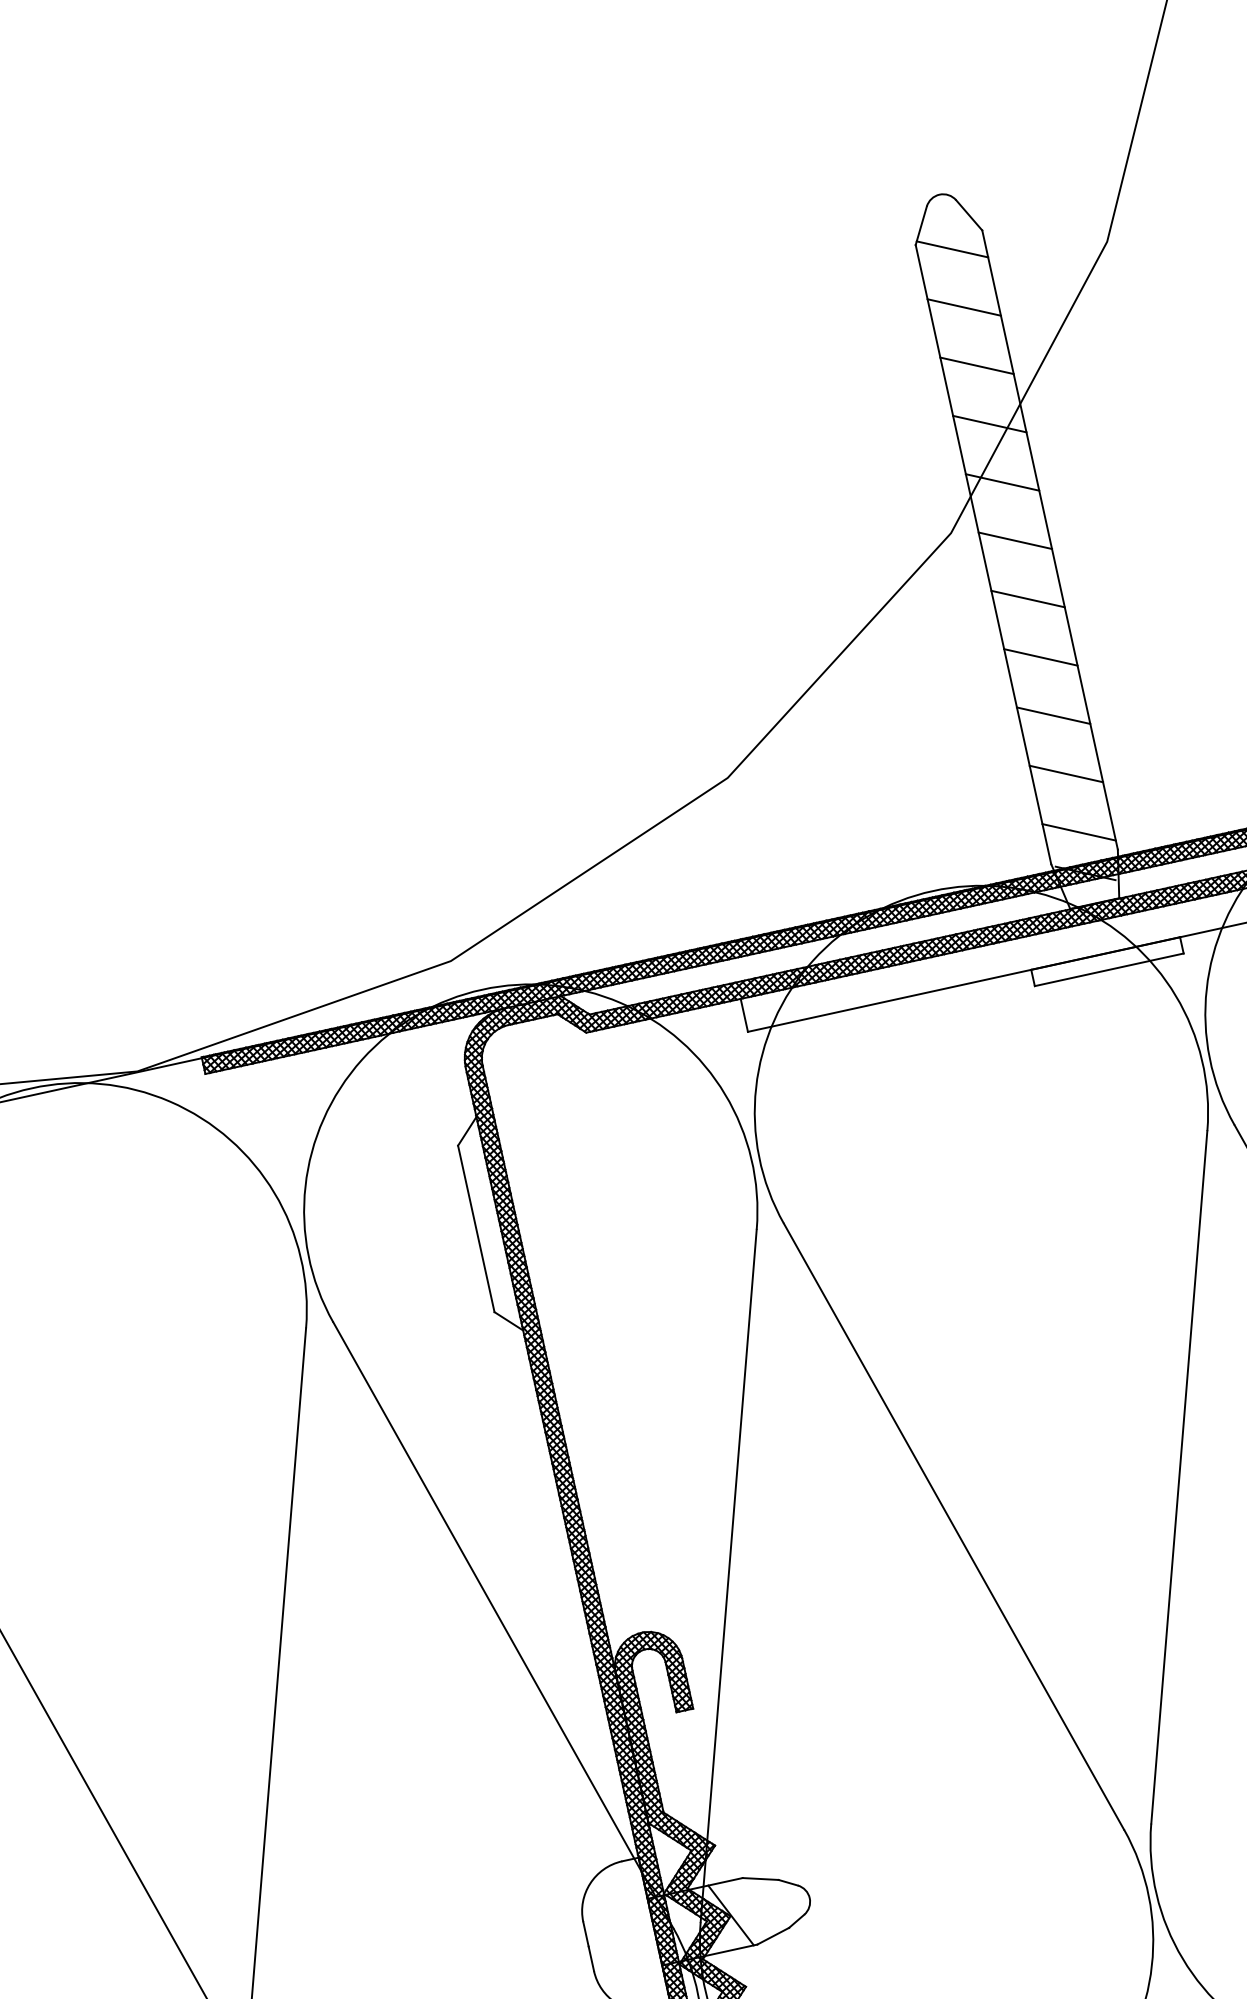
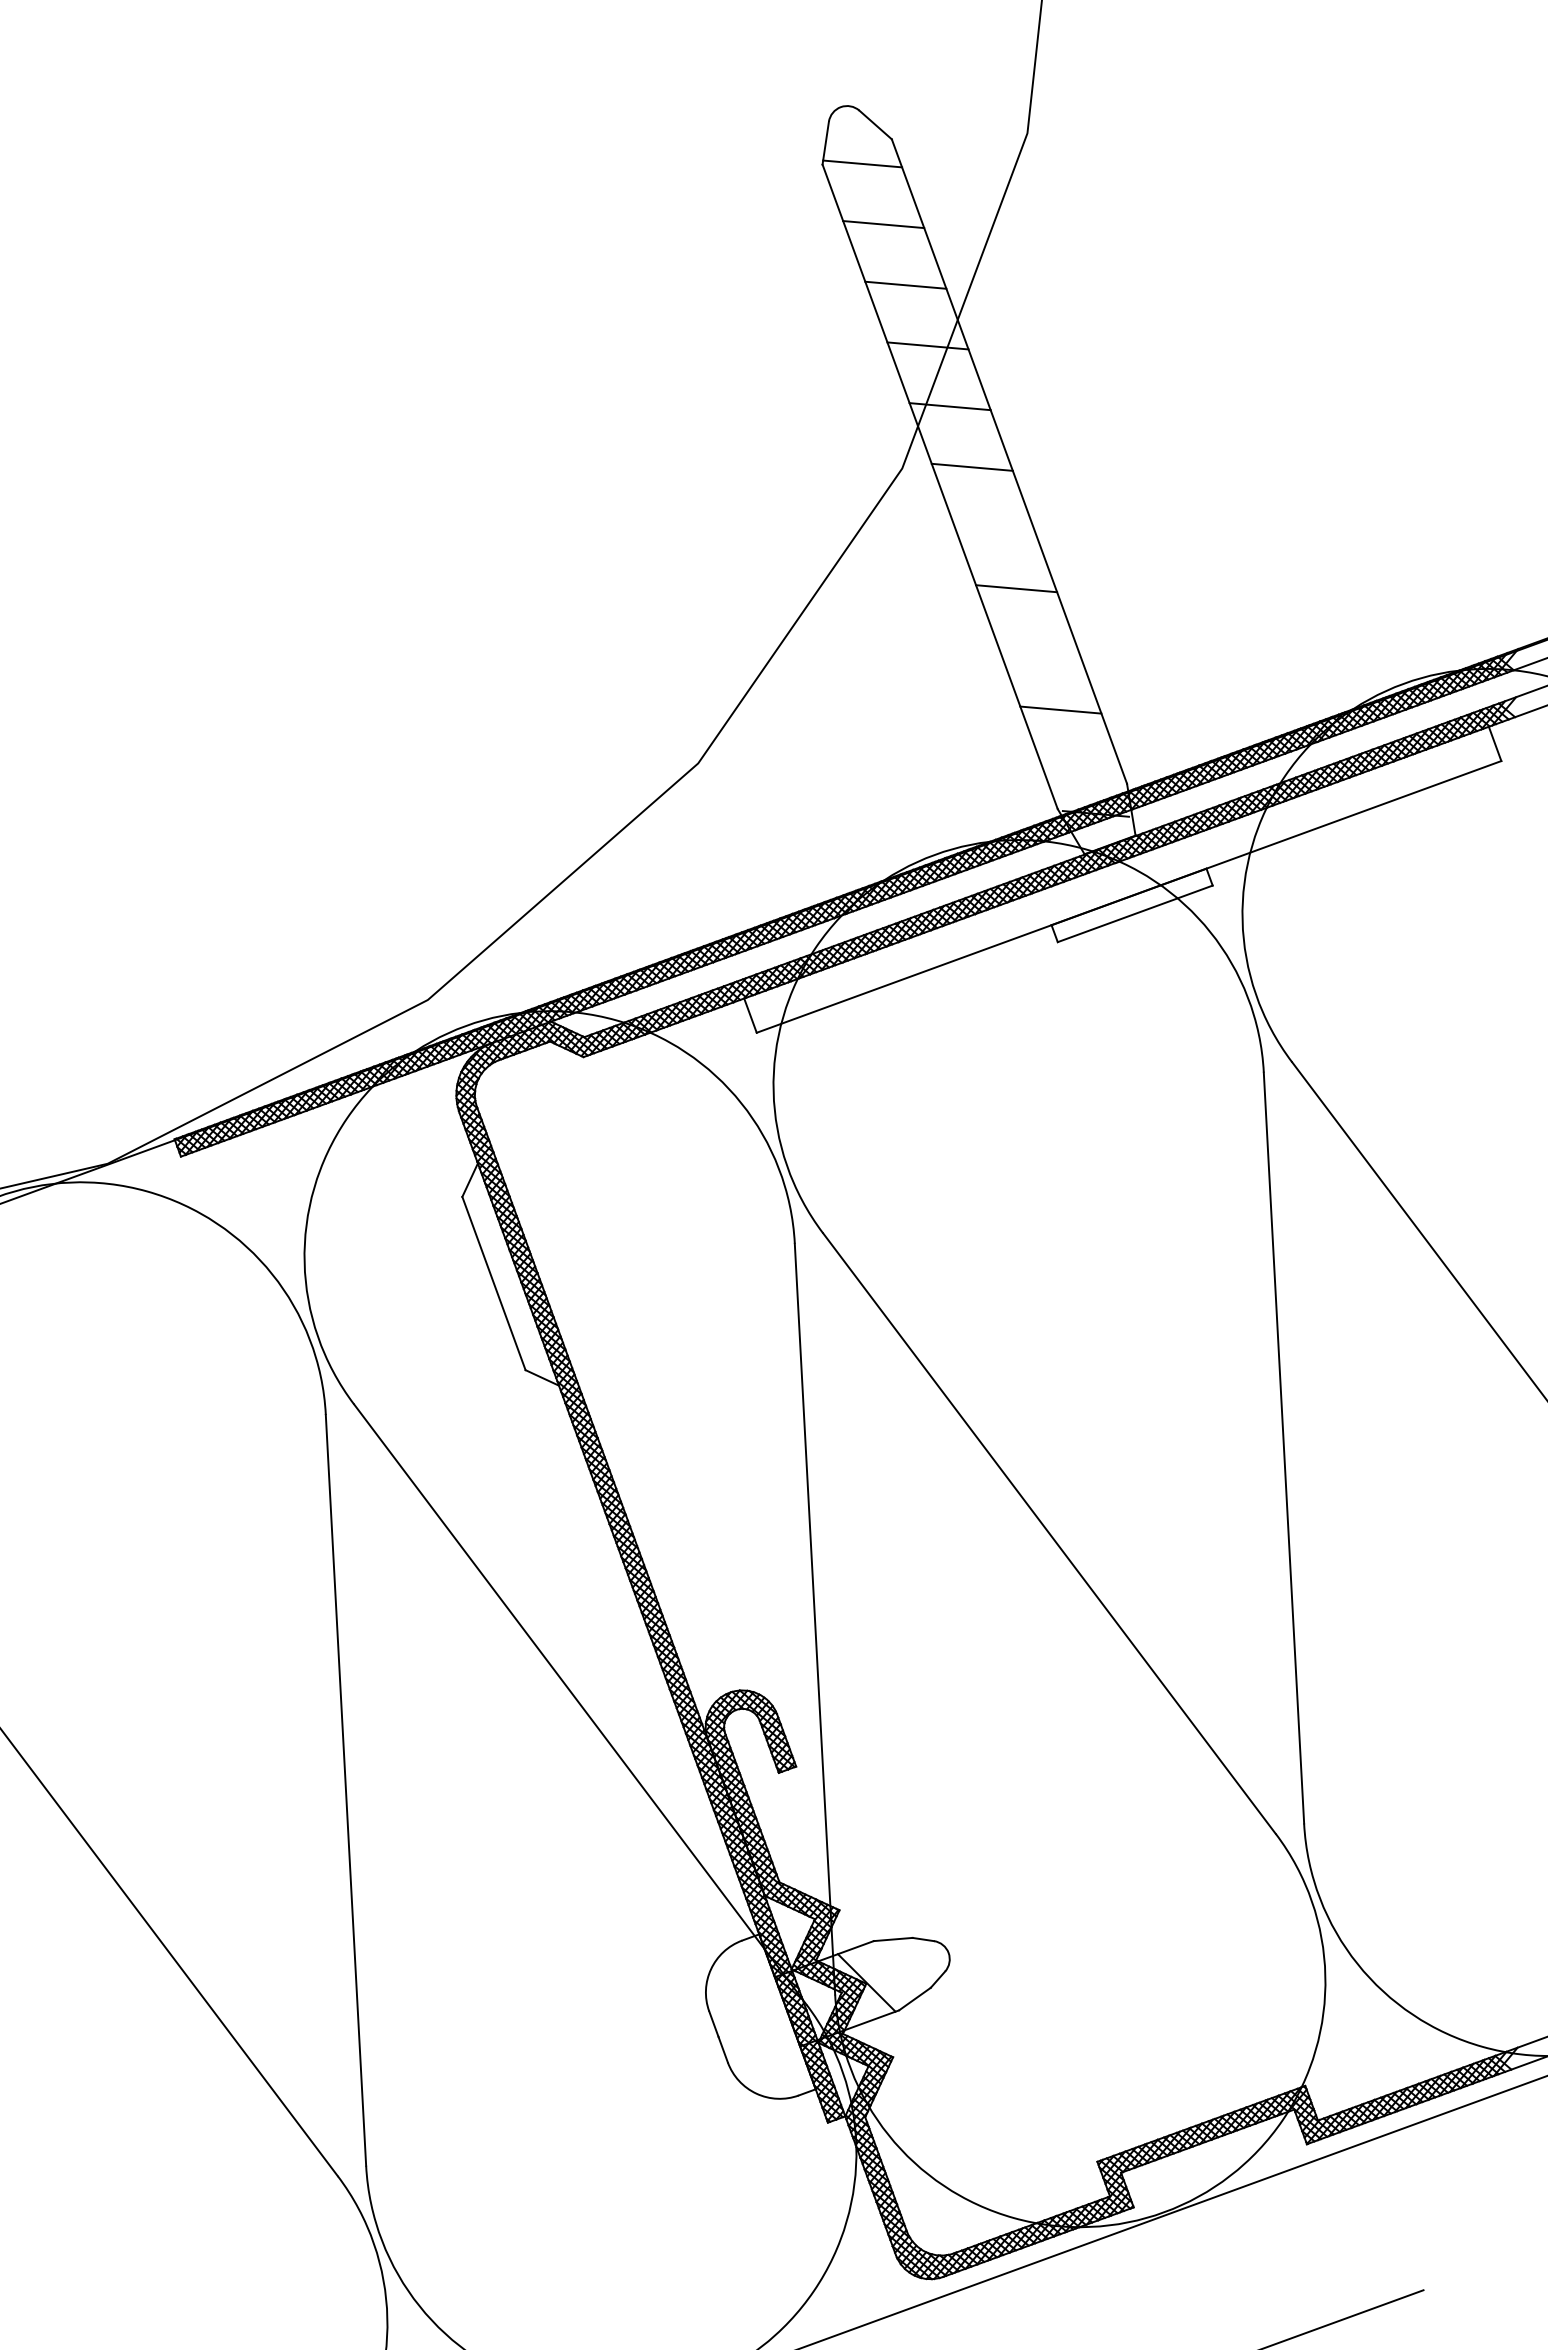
line: (1027, 598) -> (993, 527), removed
line: (1053, 714) -> (1038, 648), removed
line: (1078, 832) -> (1082, 770), removed

